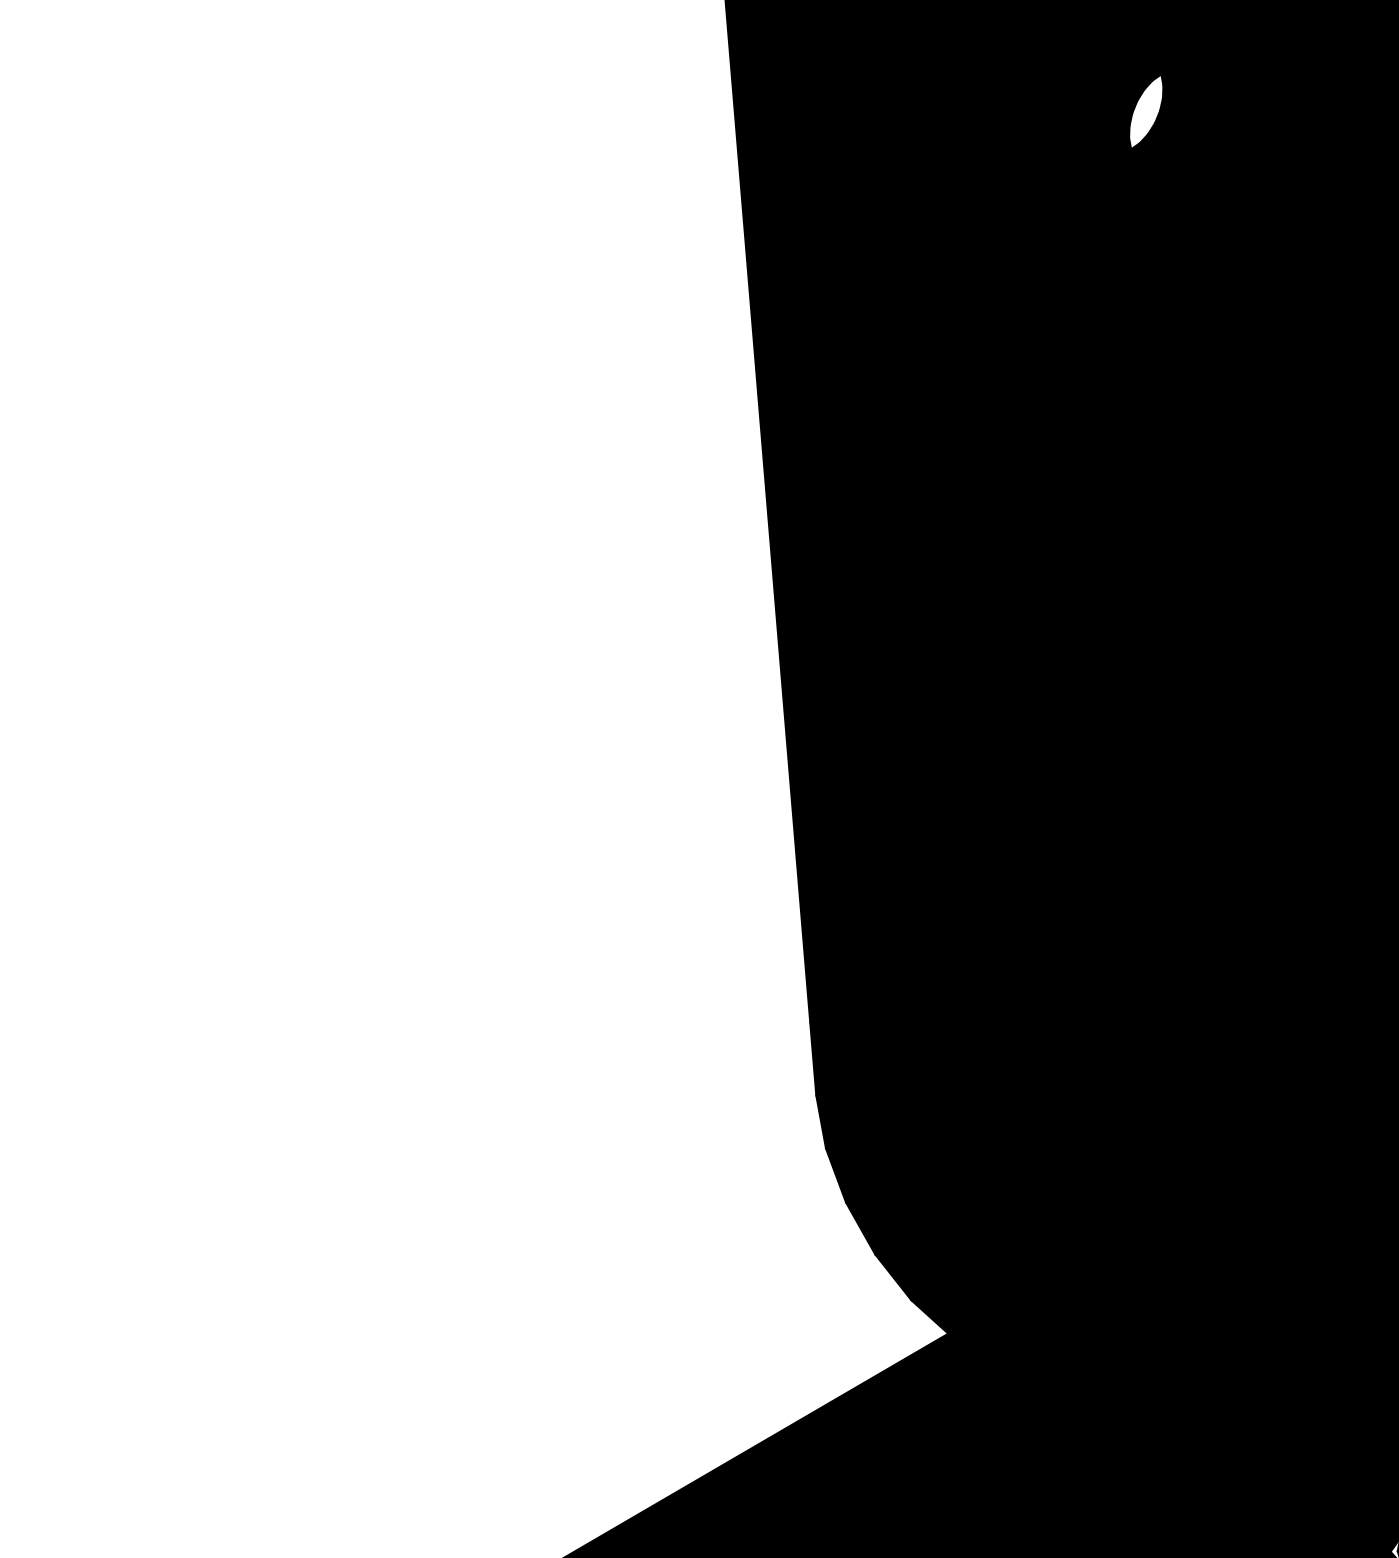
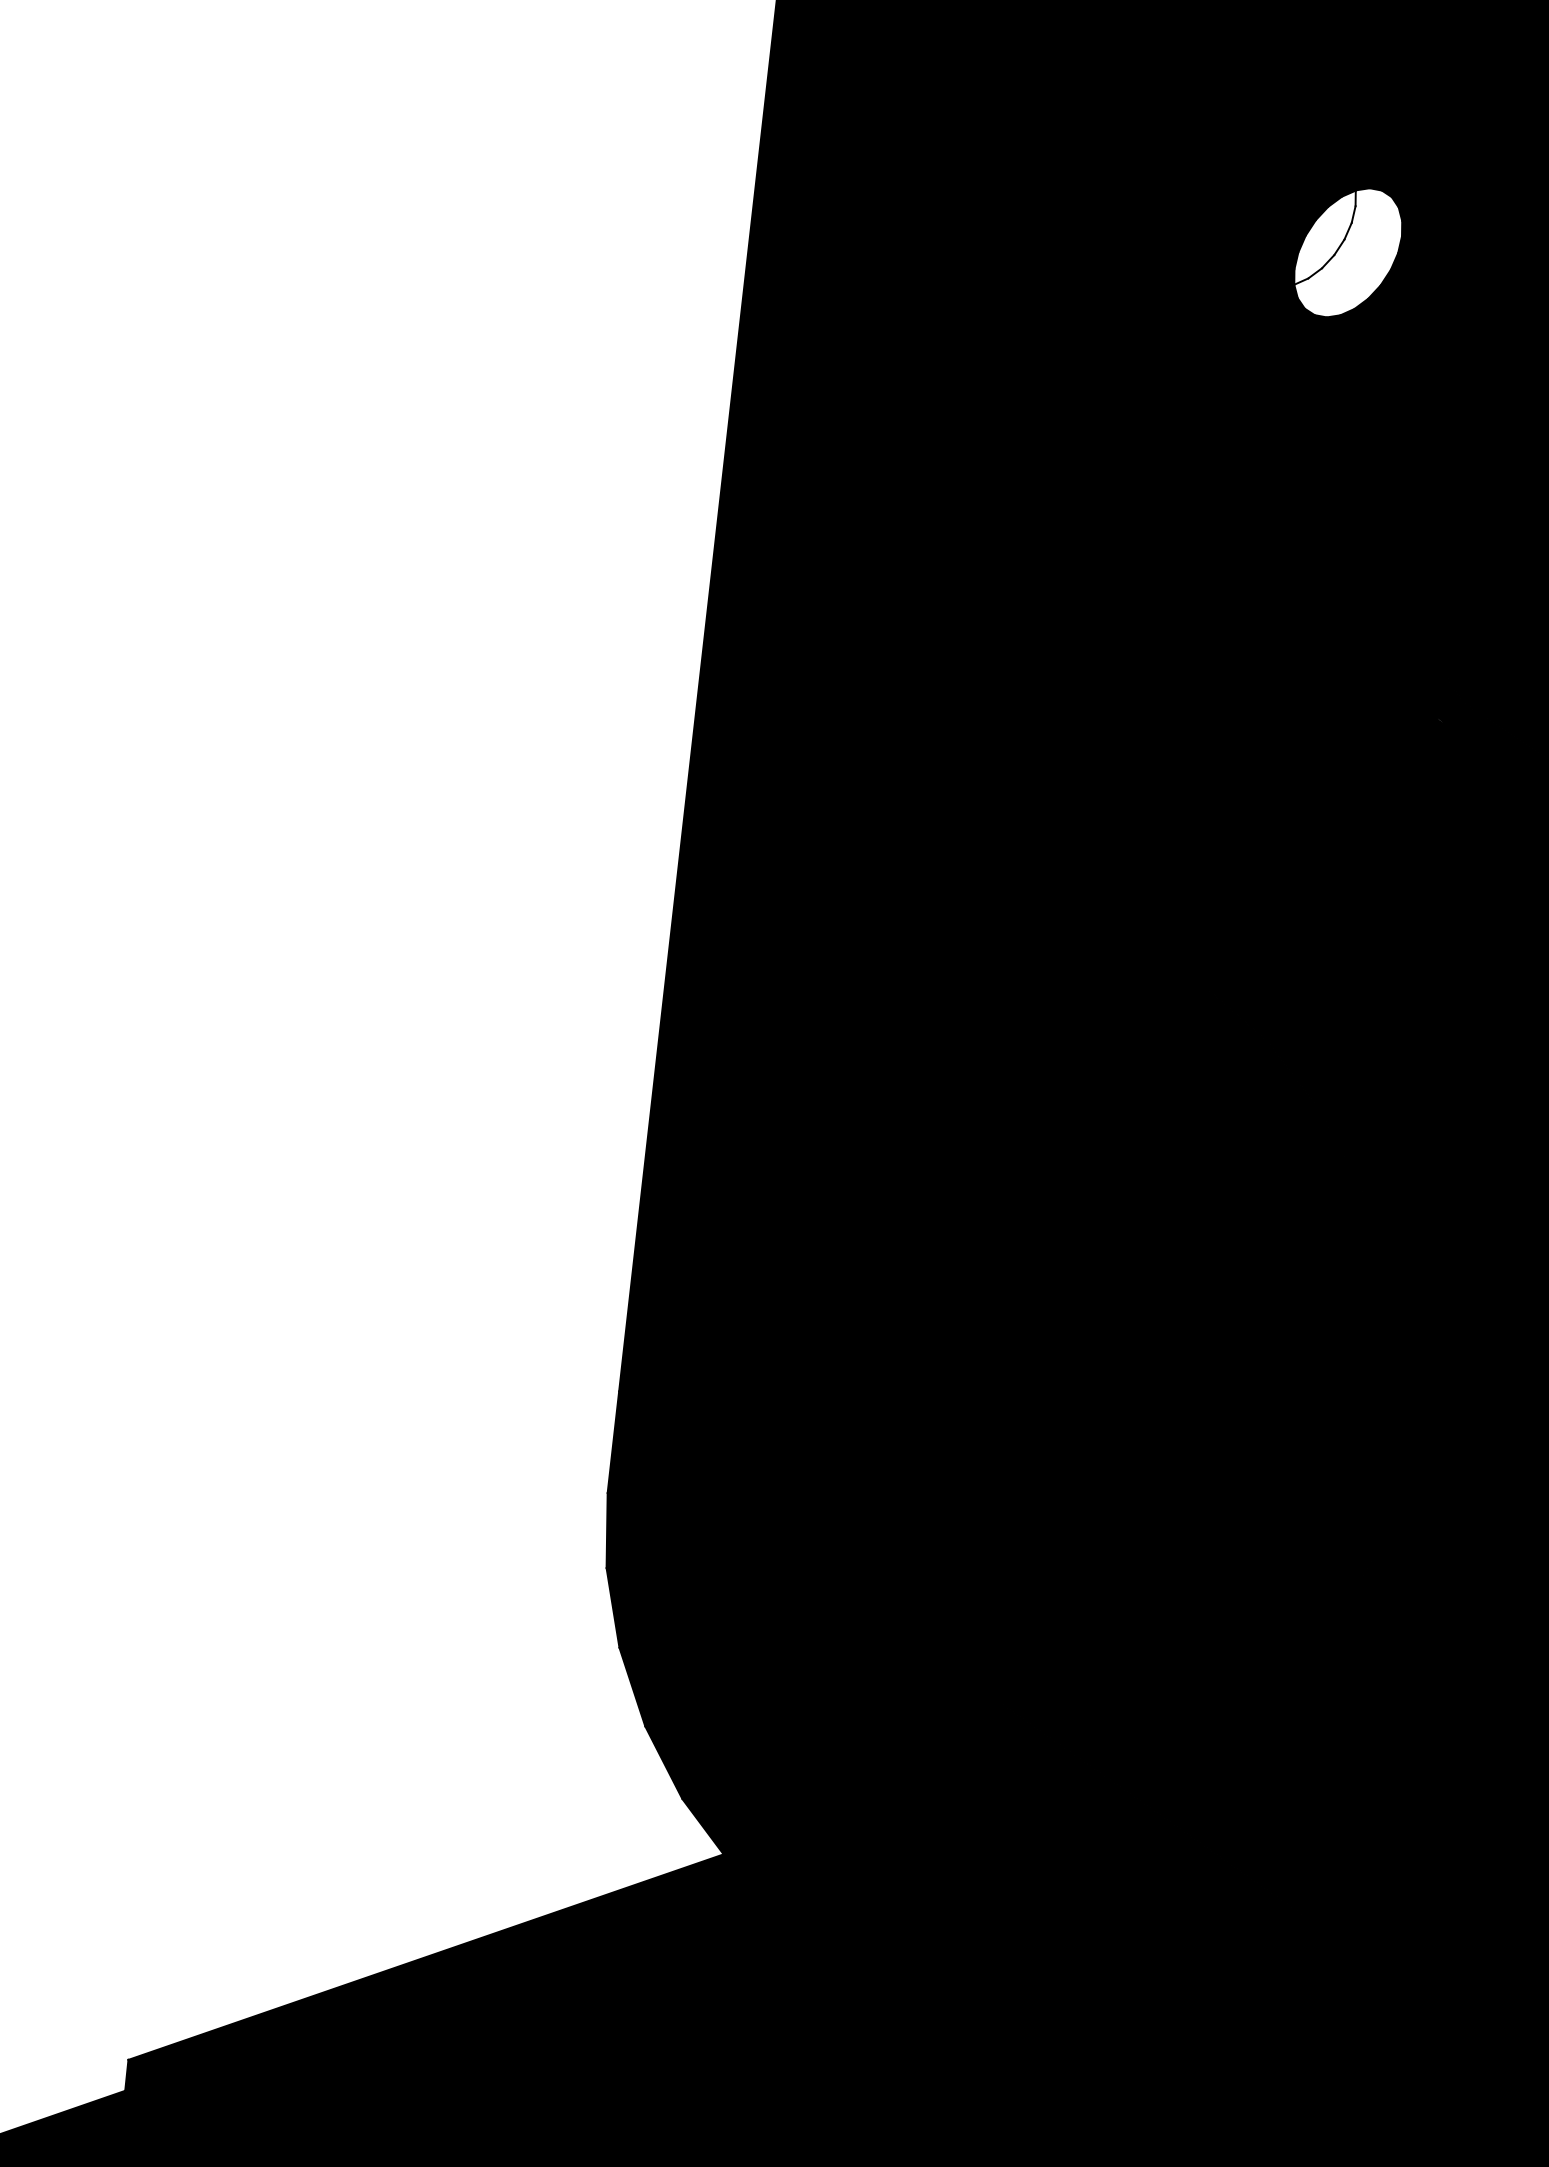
fill: (1165, 118) -> (1349, 251), removed

